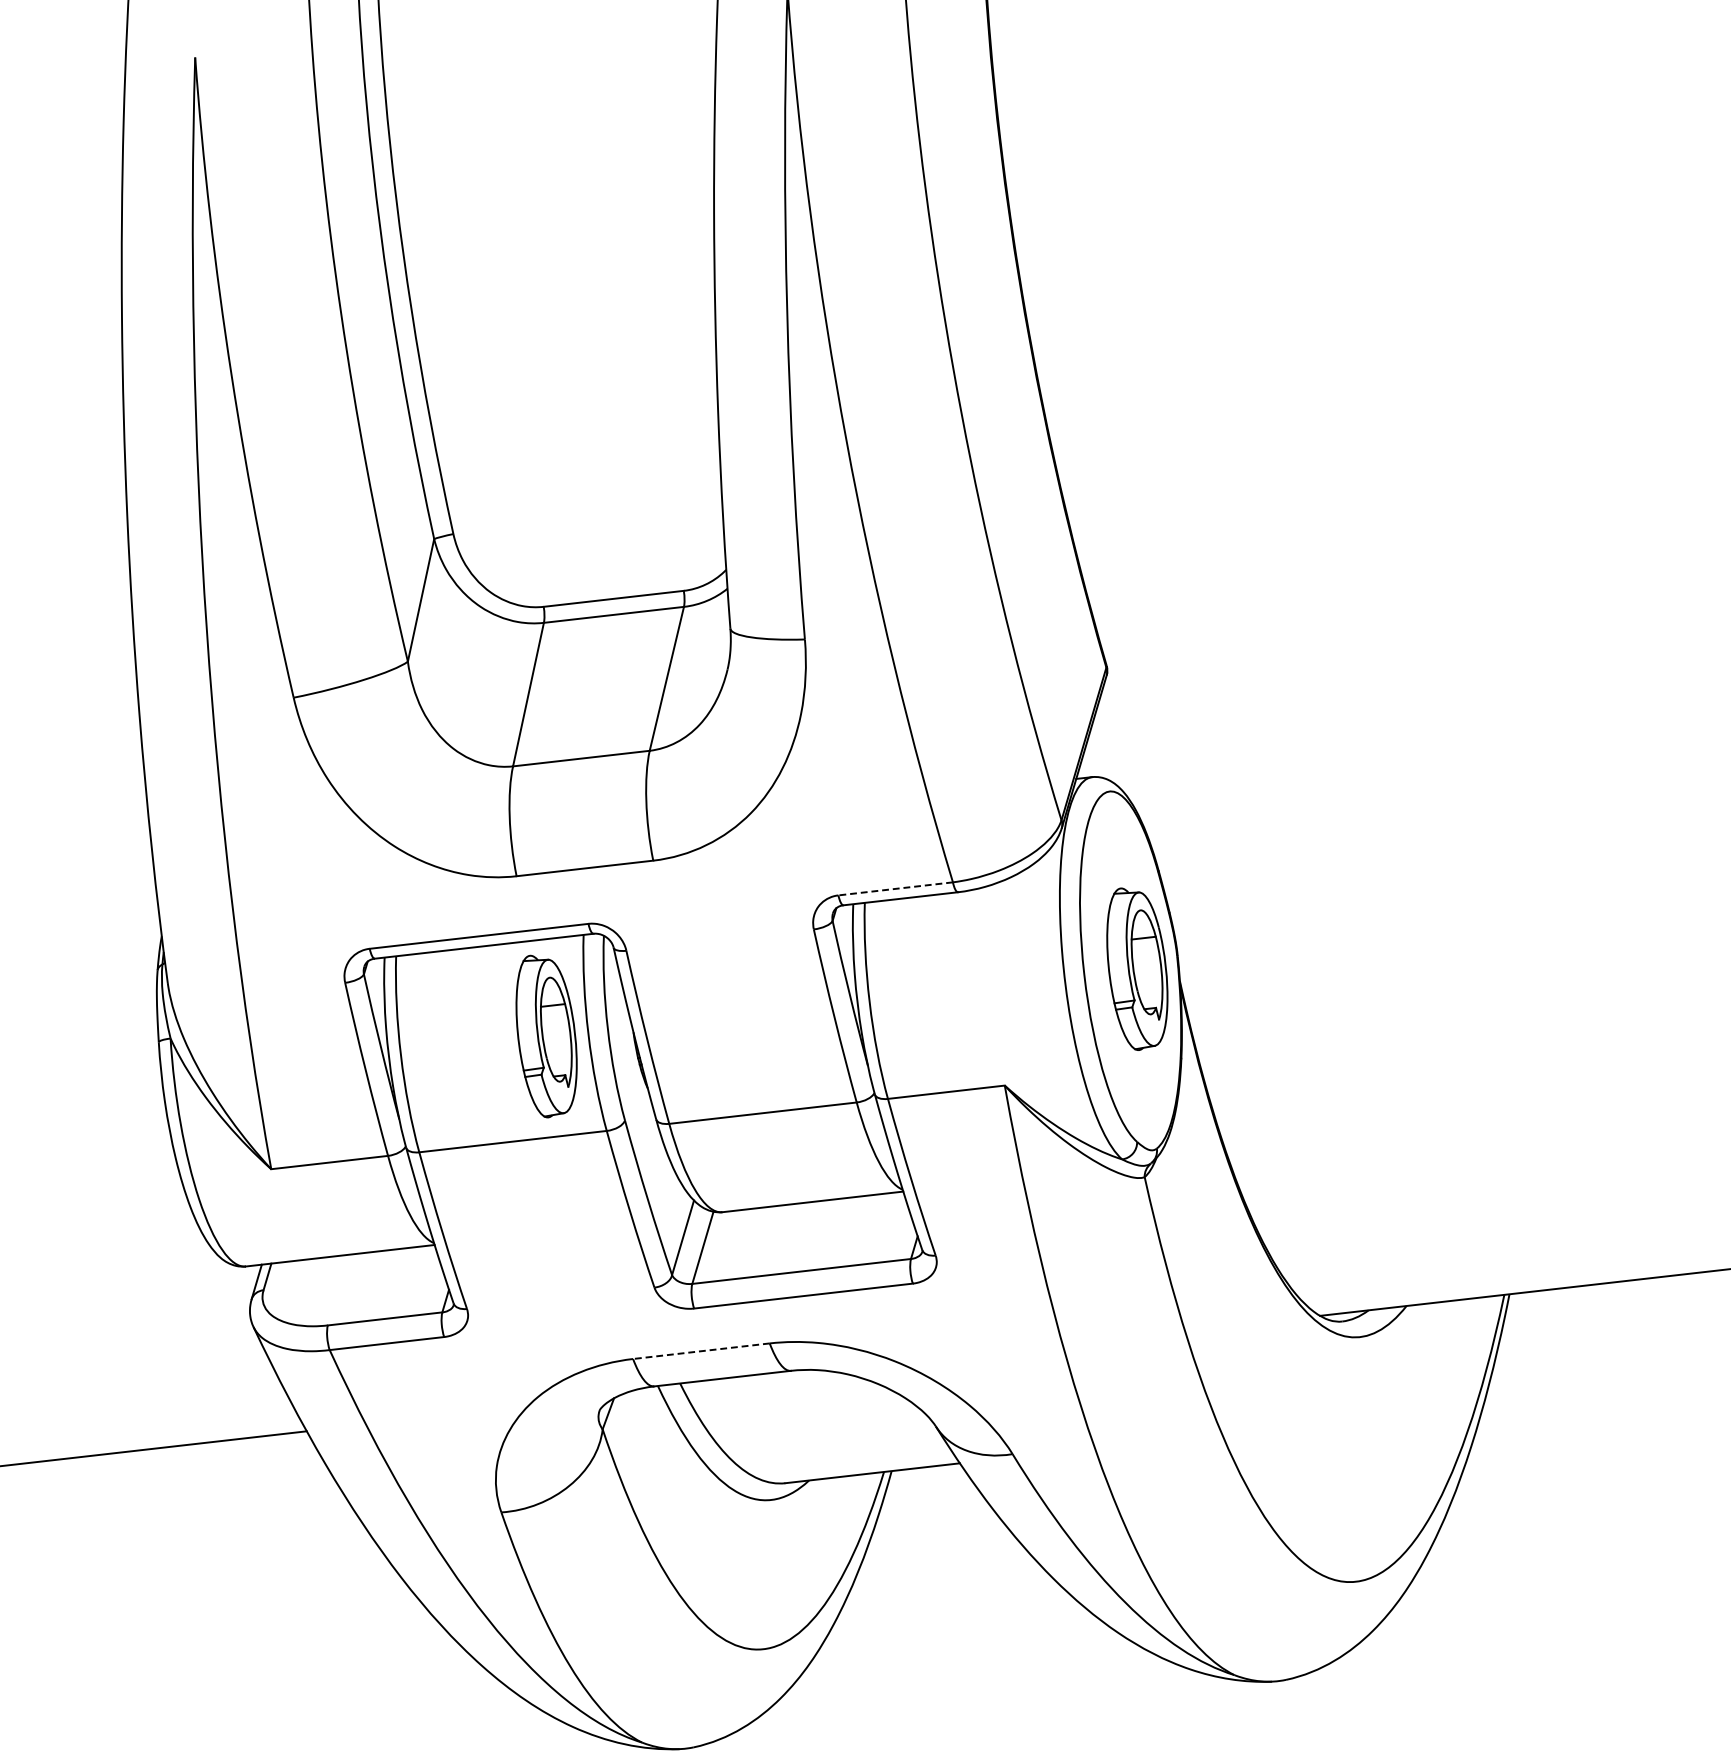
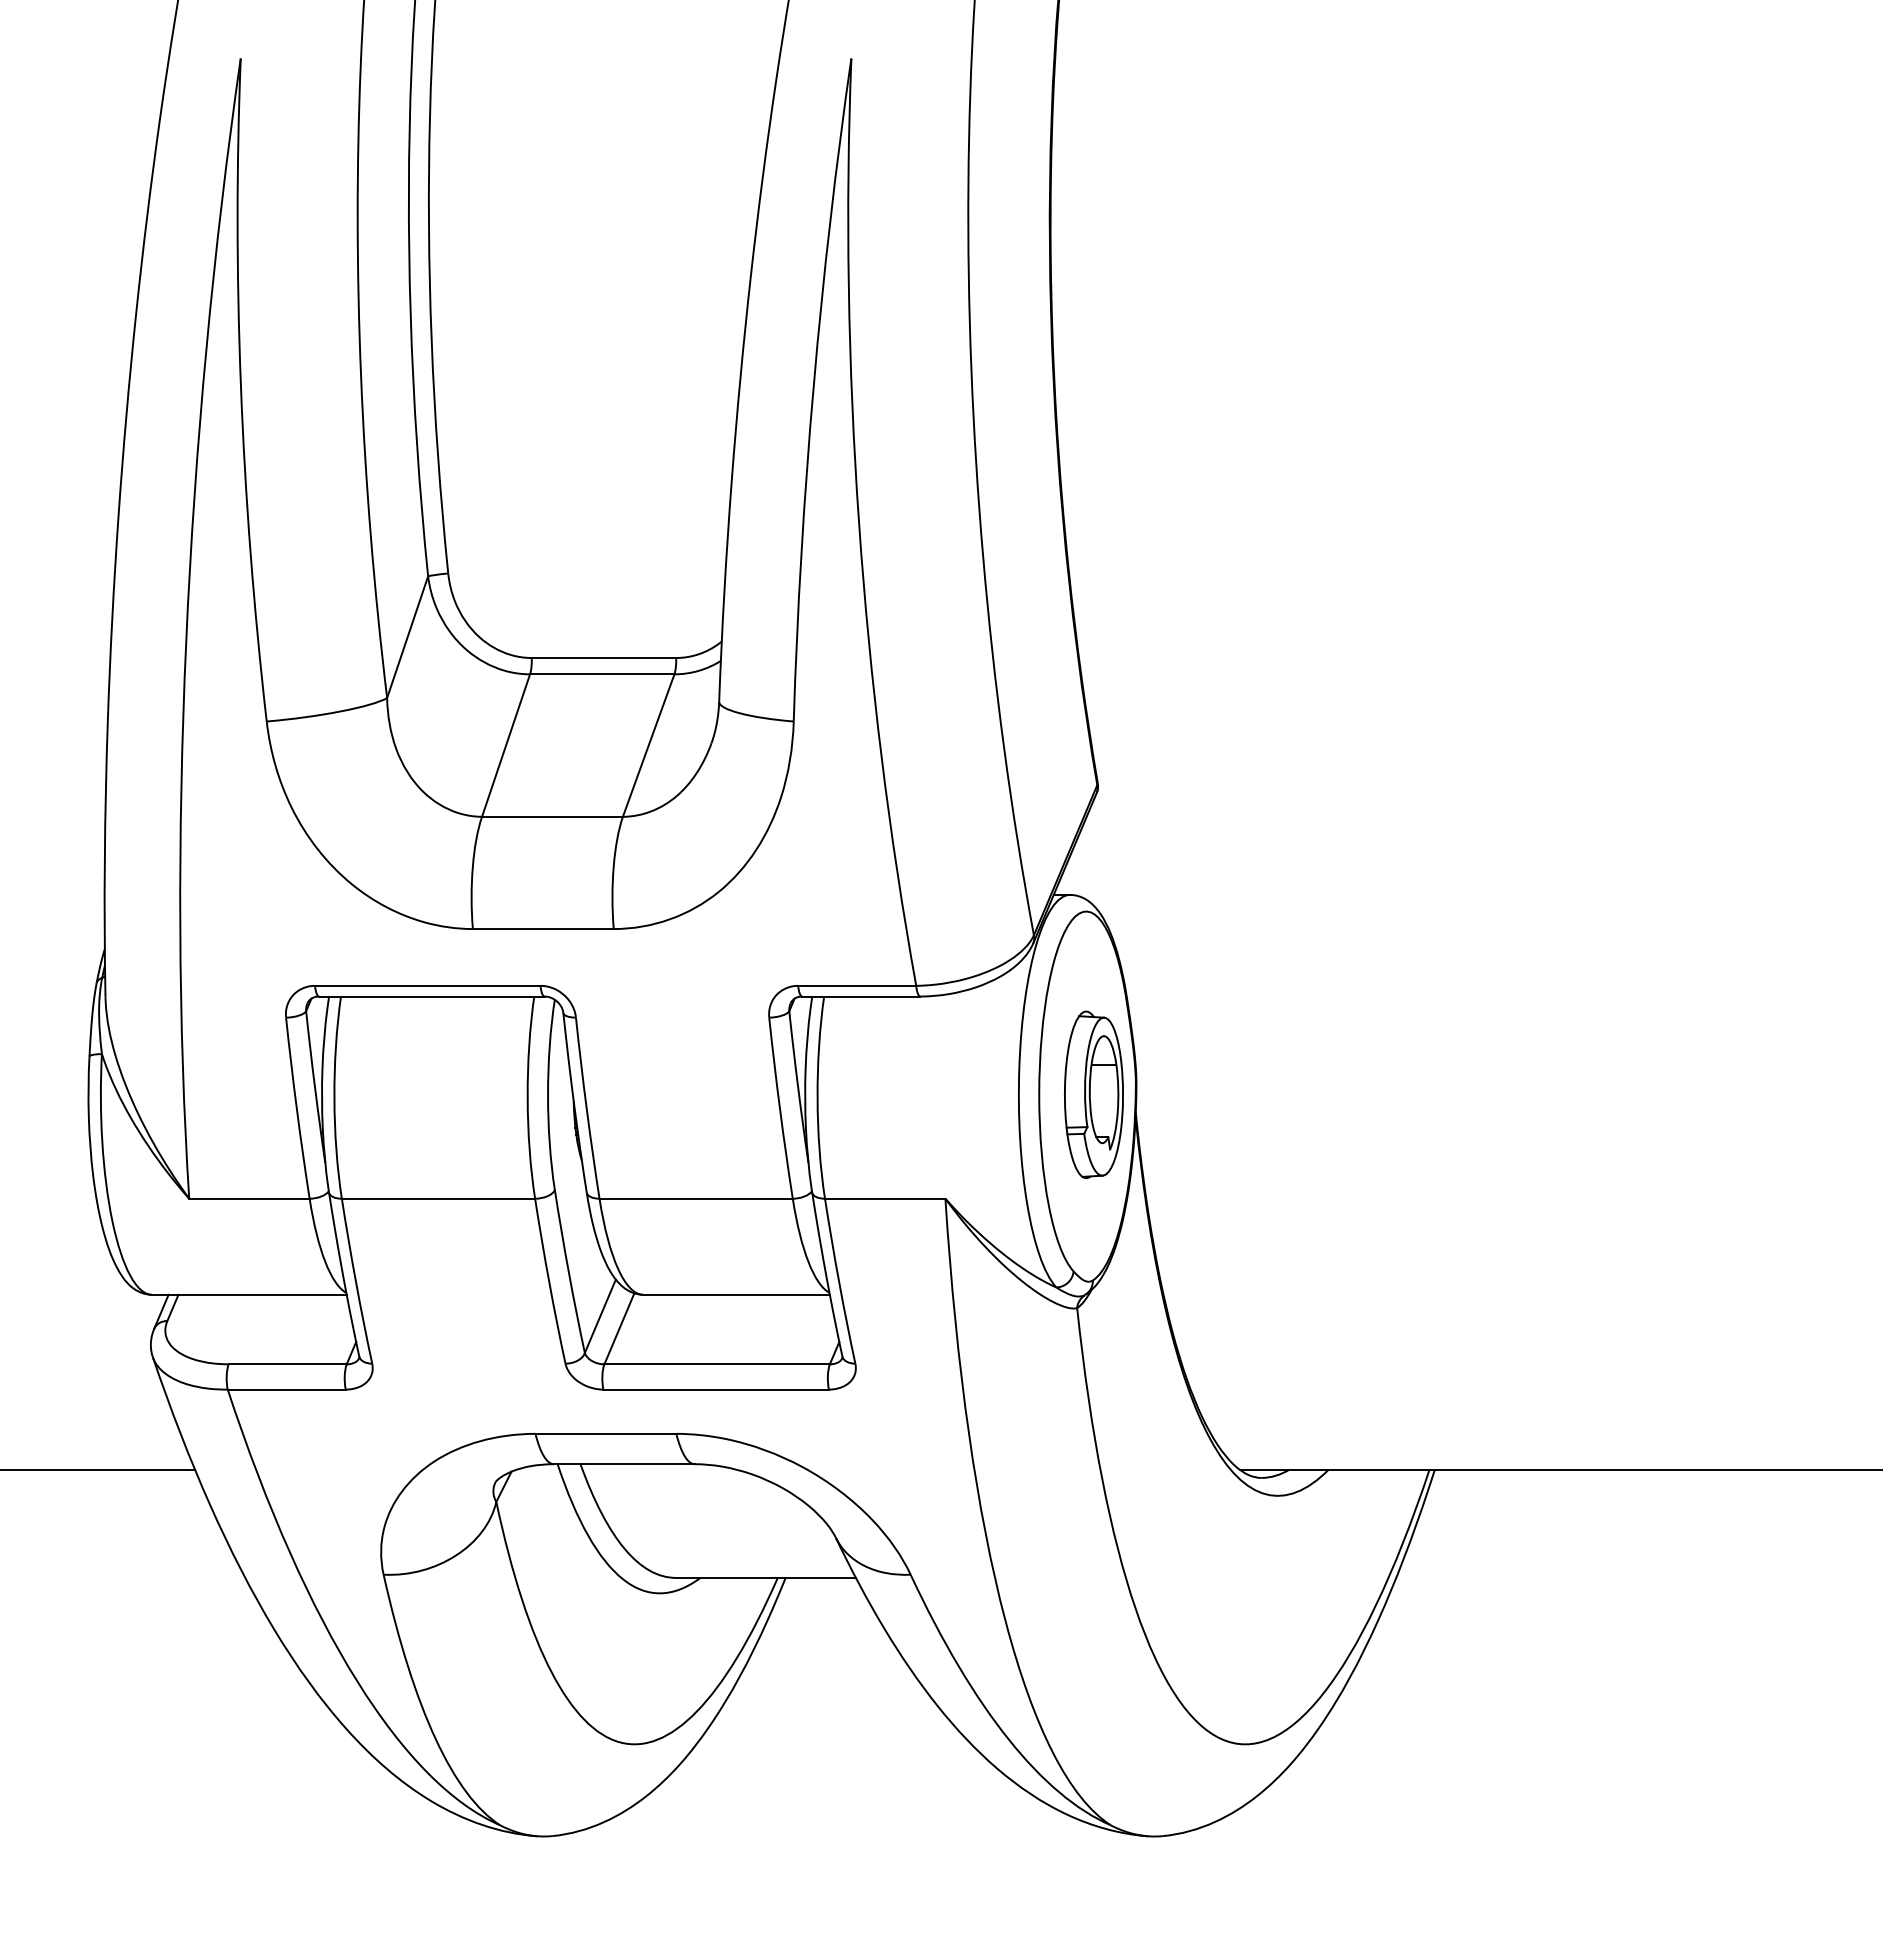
line: (894, 888) -> (856, 985), dashed -> solid
part: (546, 1035) -> (484, 1094), removed
line: (700, 1350) -> (605, 1433), dashed -> solid

